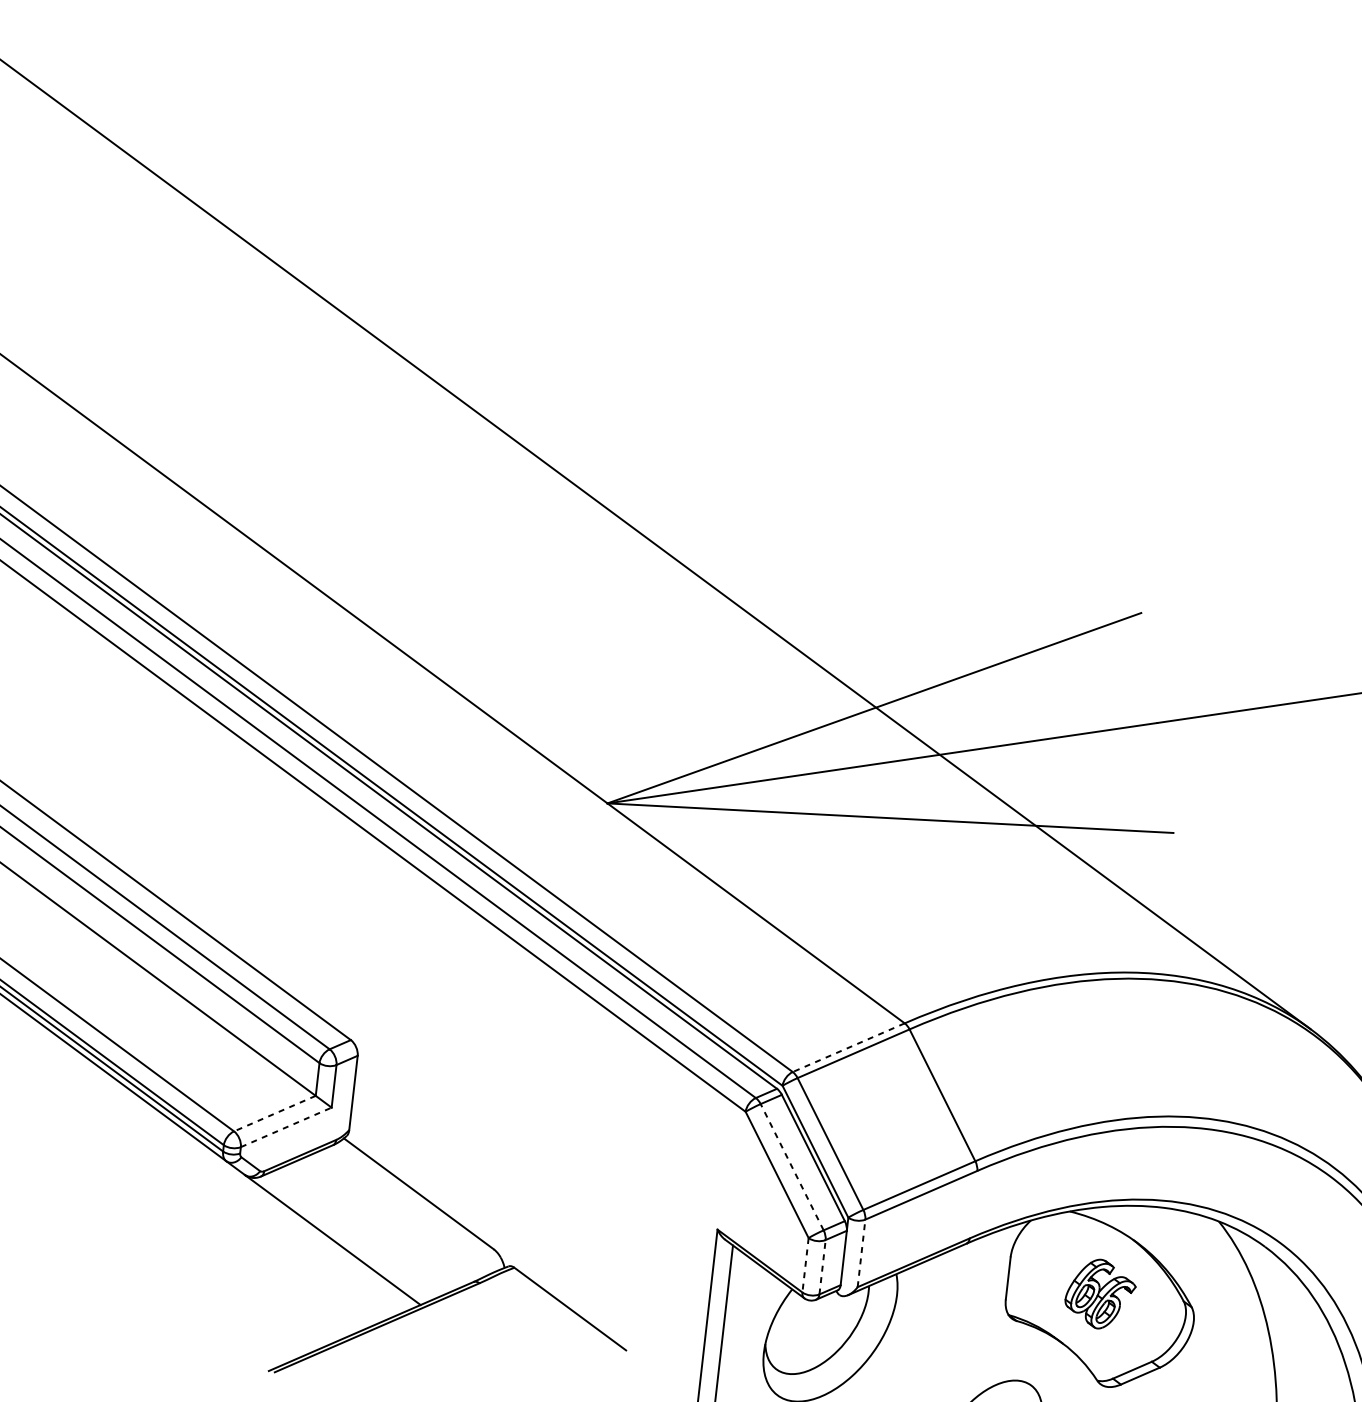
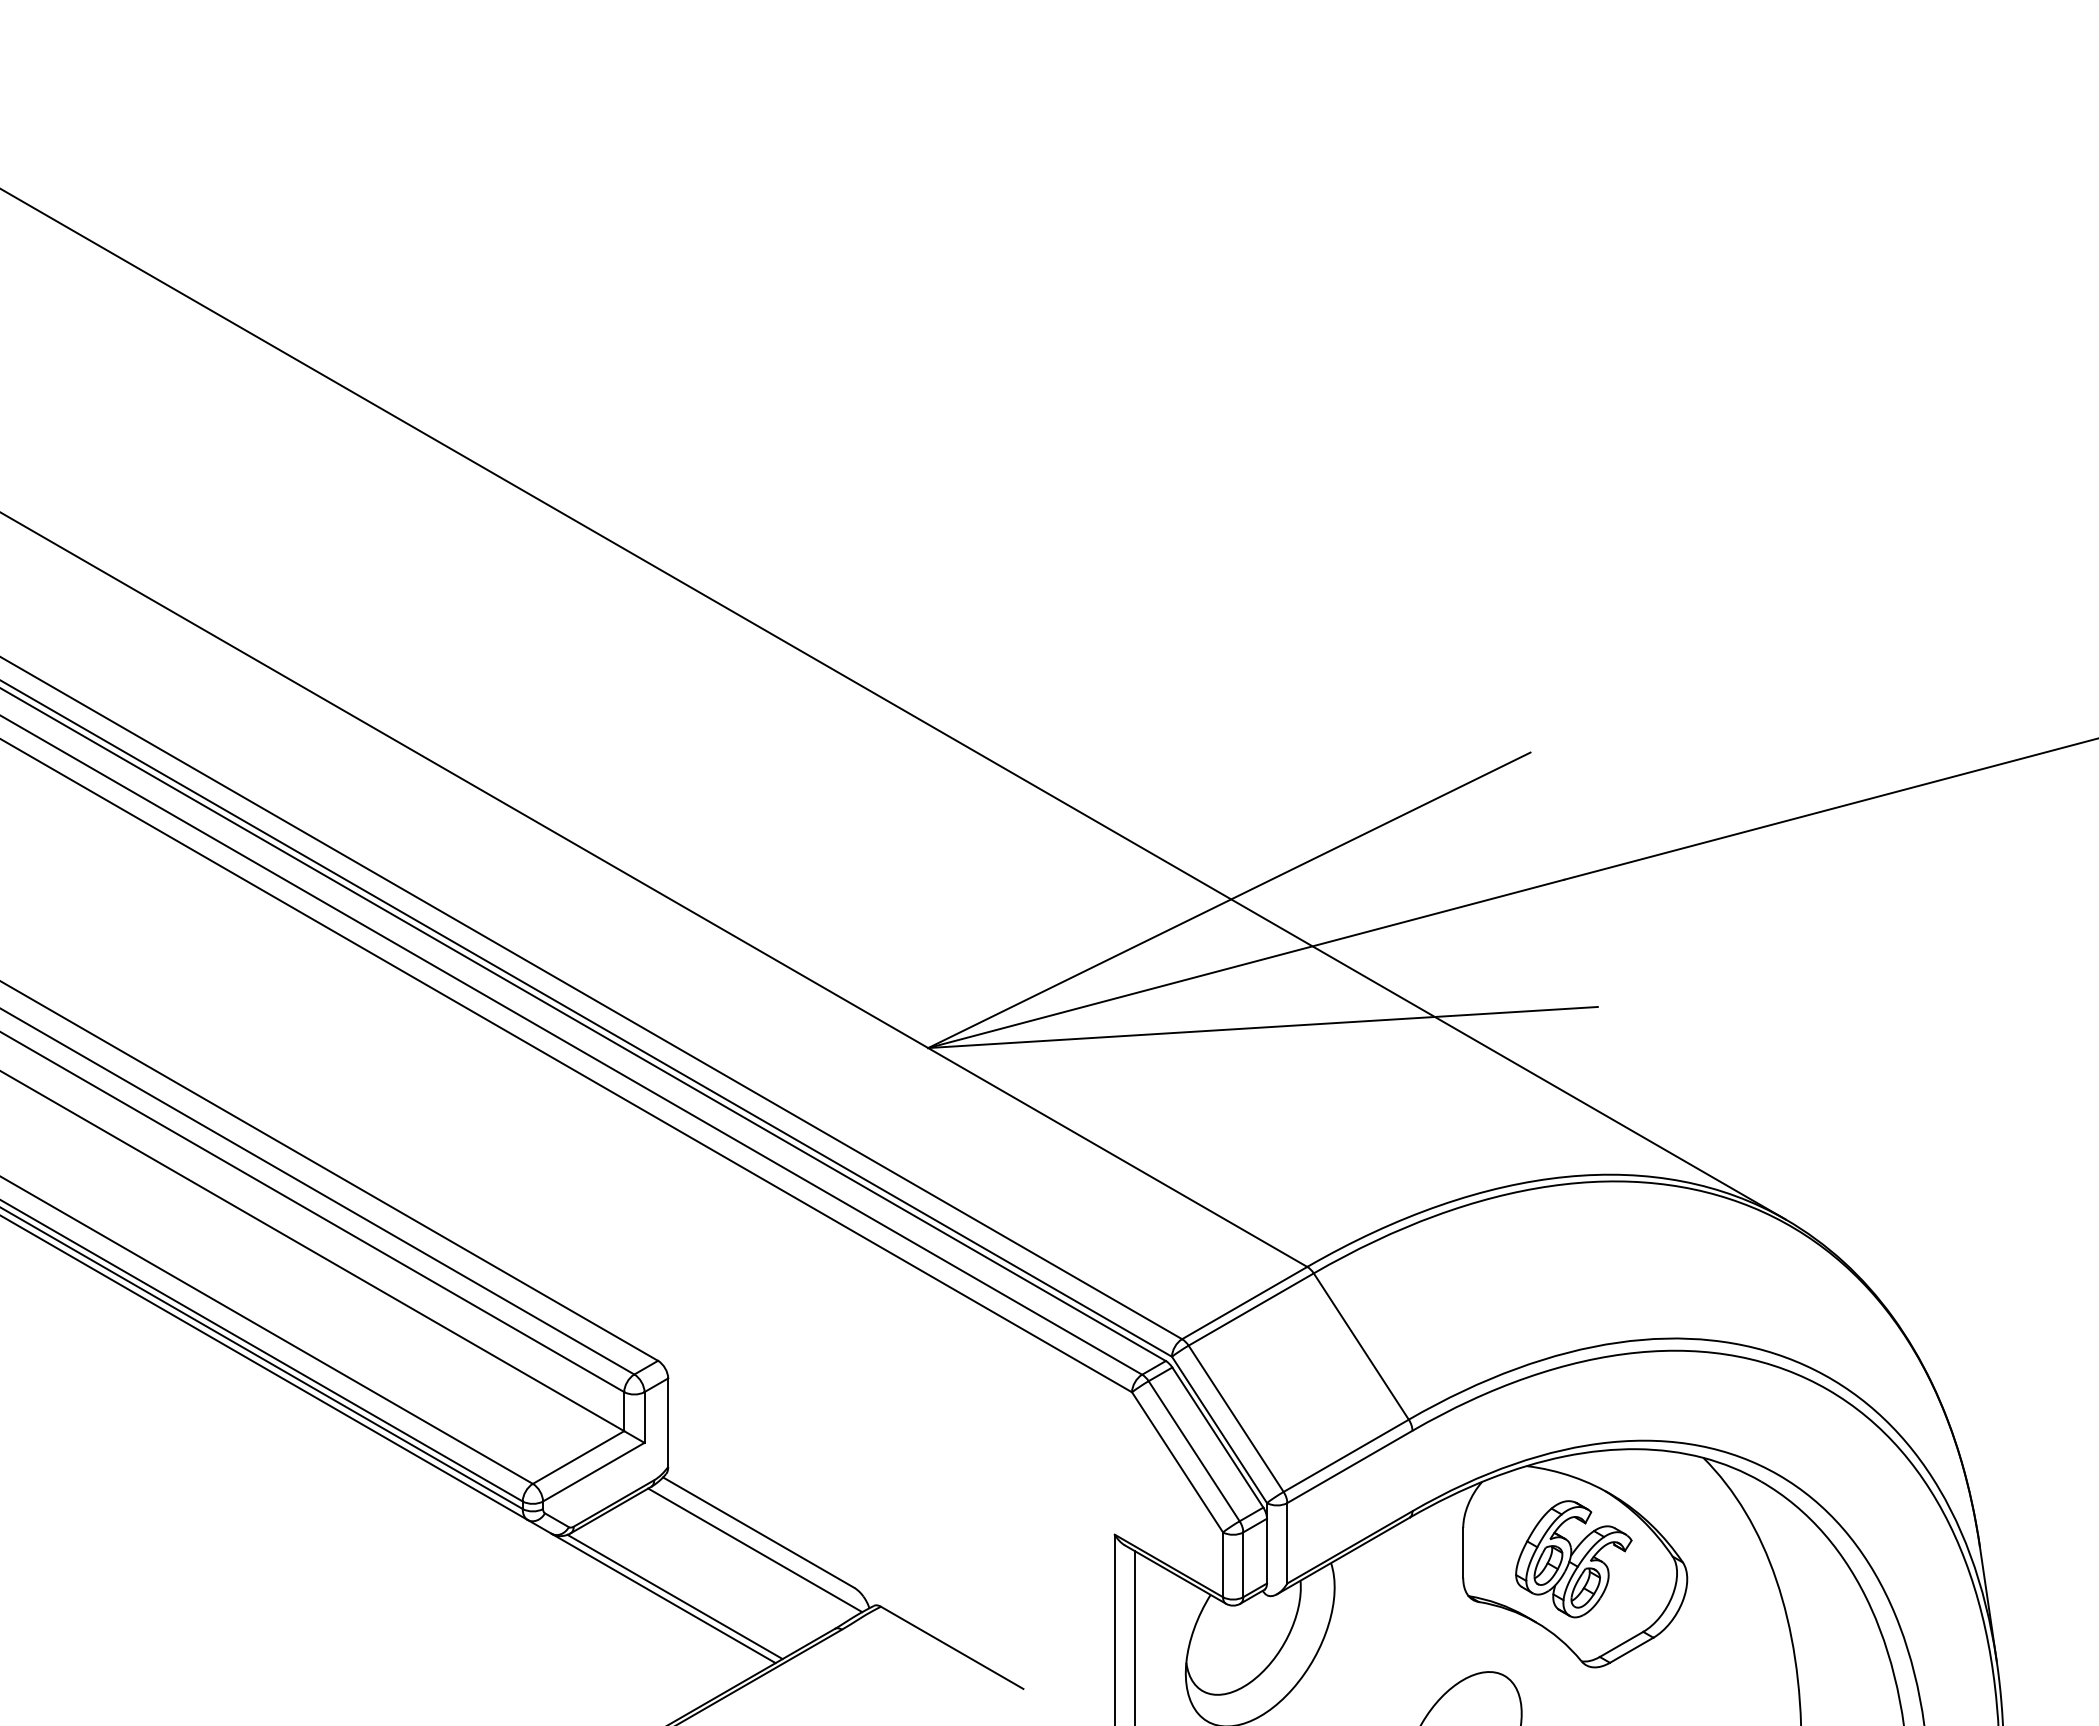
line: (848, 1048) -> (1244, 1303), dashed -> solid
line: (274, 1113) -> (578, 1457), dashed -> solid
line: (286, 1127) -> (593, 1472), dashed -> solid
line: (792, 1167) -> (1194, 1451), dashed -> solid
line: (414, 1208) -> (755, 1550), added
line: (342, 1239) -> (674, 1596), added
line: (861, 1252) -> (1287, 1542), dashed -> solid
line: (805, 1265) -> (1223, 1565), dashed -> solid
line: (822, 1267) -> (1243, 1564), dashed -> solid
part: (1100, 1294) -> (1573, 1559), size x1.43

